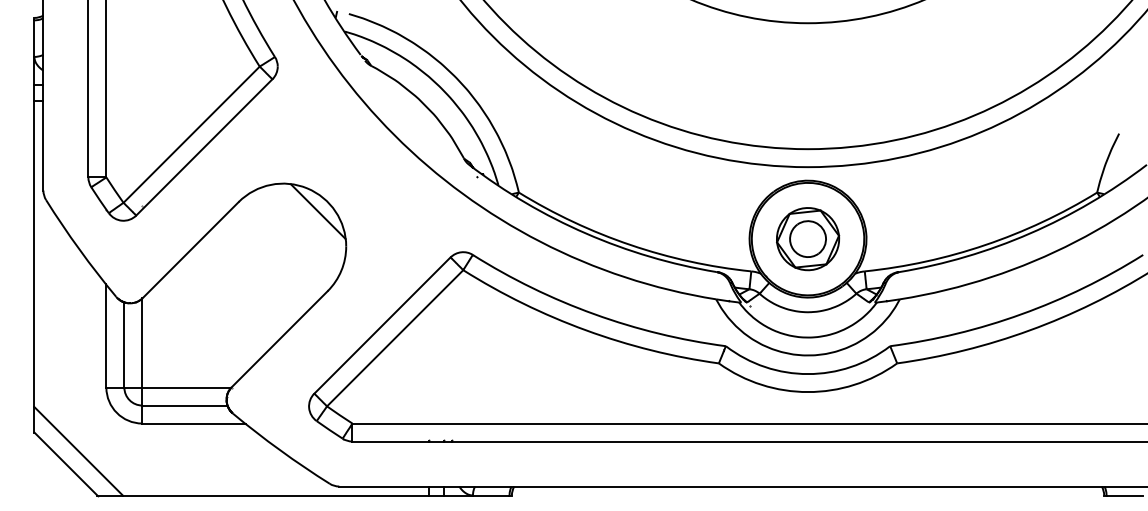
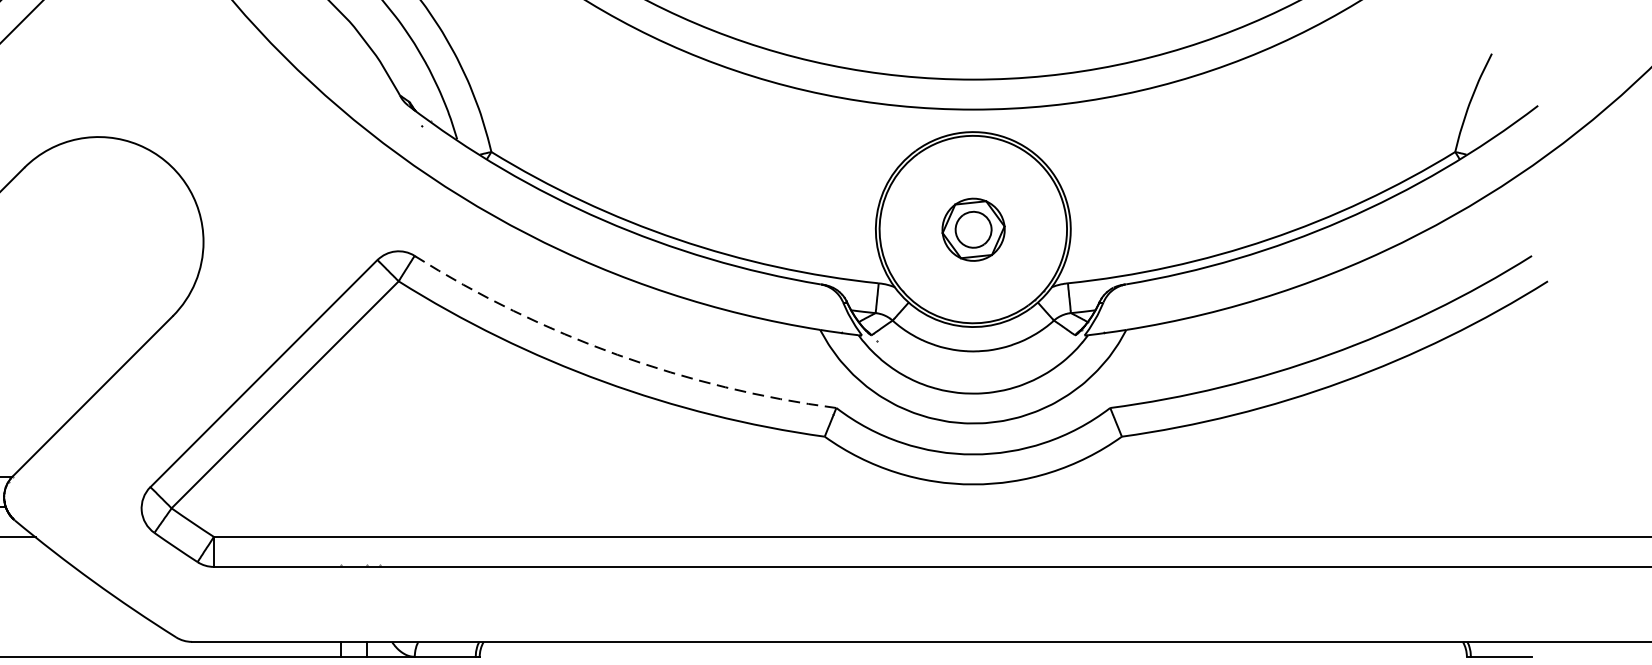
line: (317, 211) -> (155, 183), removed
part: (808, 239) -> (974, 230), size x0.6
arc: (594, 314) -> (617, 355), solid -> dashed

